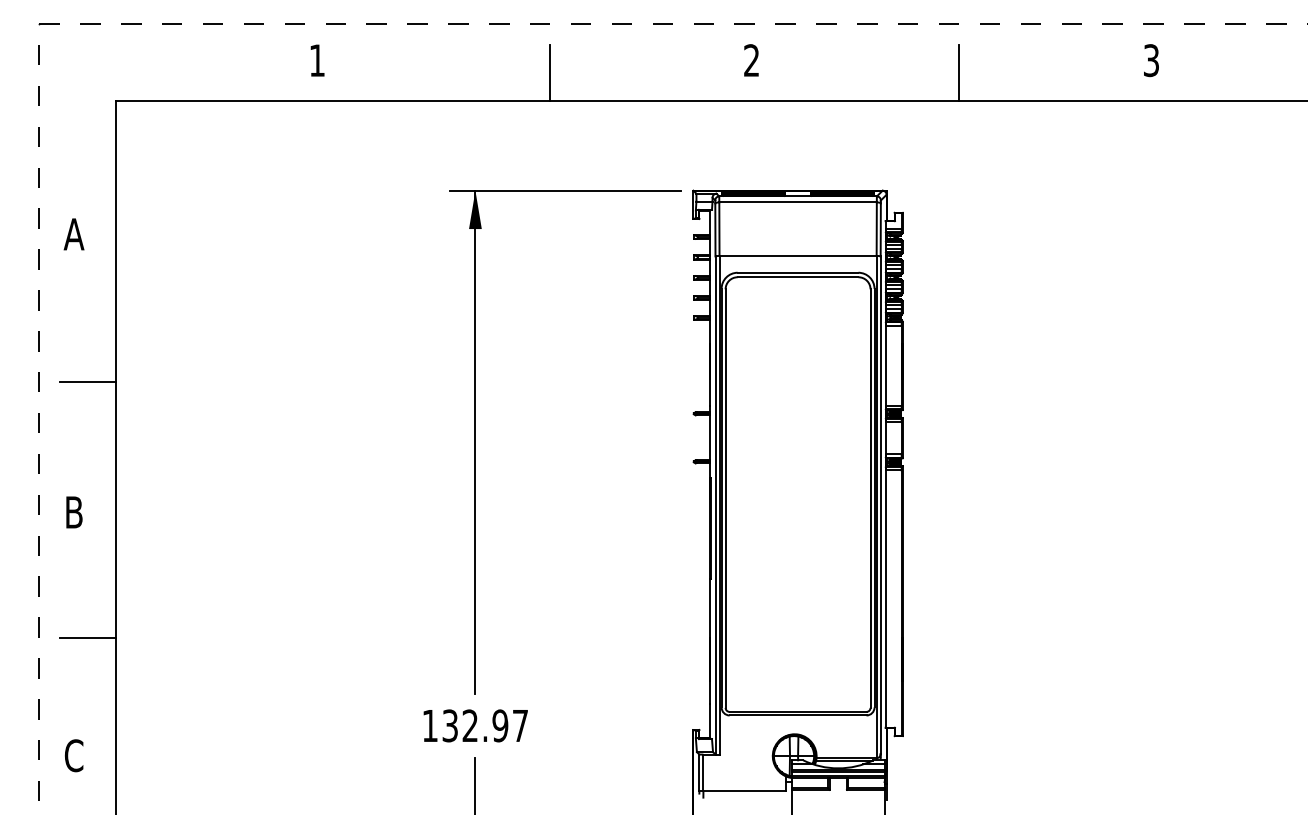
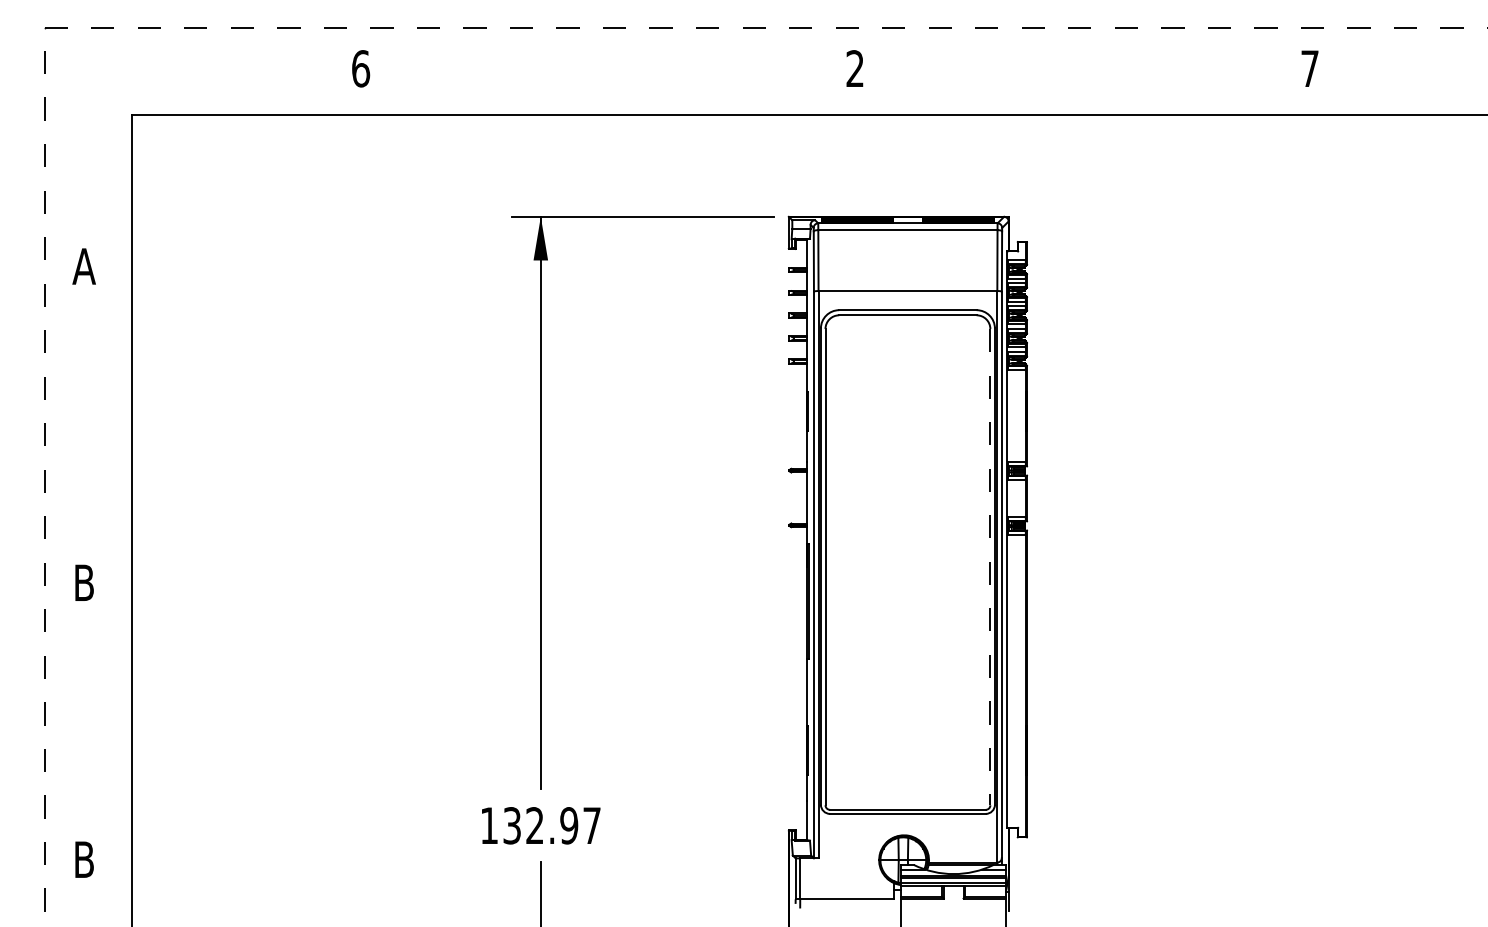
text: (317, 60) -> (361, 68), 1 -> 6
text: (1151, 60) -> (1309, 68), 3 -> 7
line: (550, 72) -> (626, 82), removed
line: (959, 72) -> (1091, 82), removed
line: (87, 382) -> (99, 434), removed
line: (870, 498) -> (990, 567), solid -> dashed
line: (87, 637) -> (99, 725), removed
text: (73, 755) -> (83, 859), C -> B

